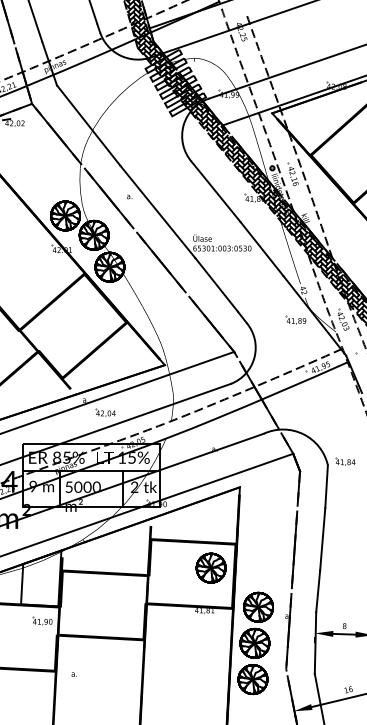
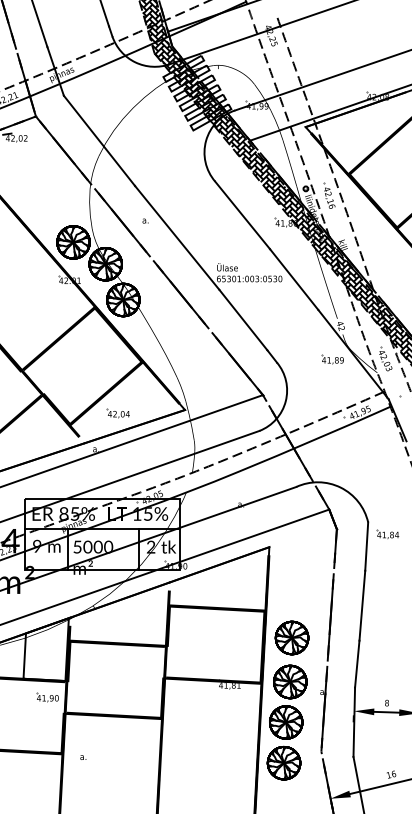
part: (104, 412) -> (117, 413), moved
part: (345, 461) -> (387, 534), moved
part: (210, 567) -> (291, 637), moved

